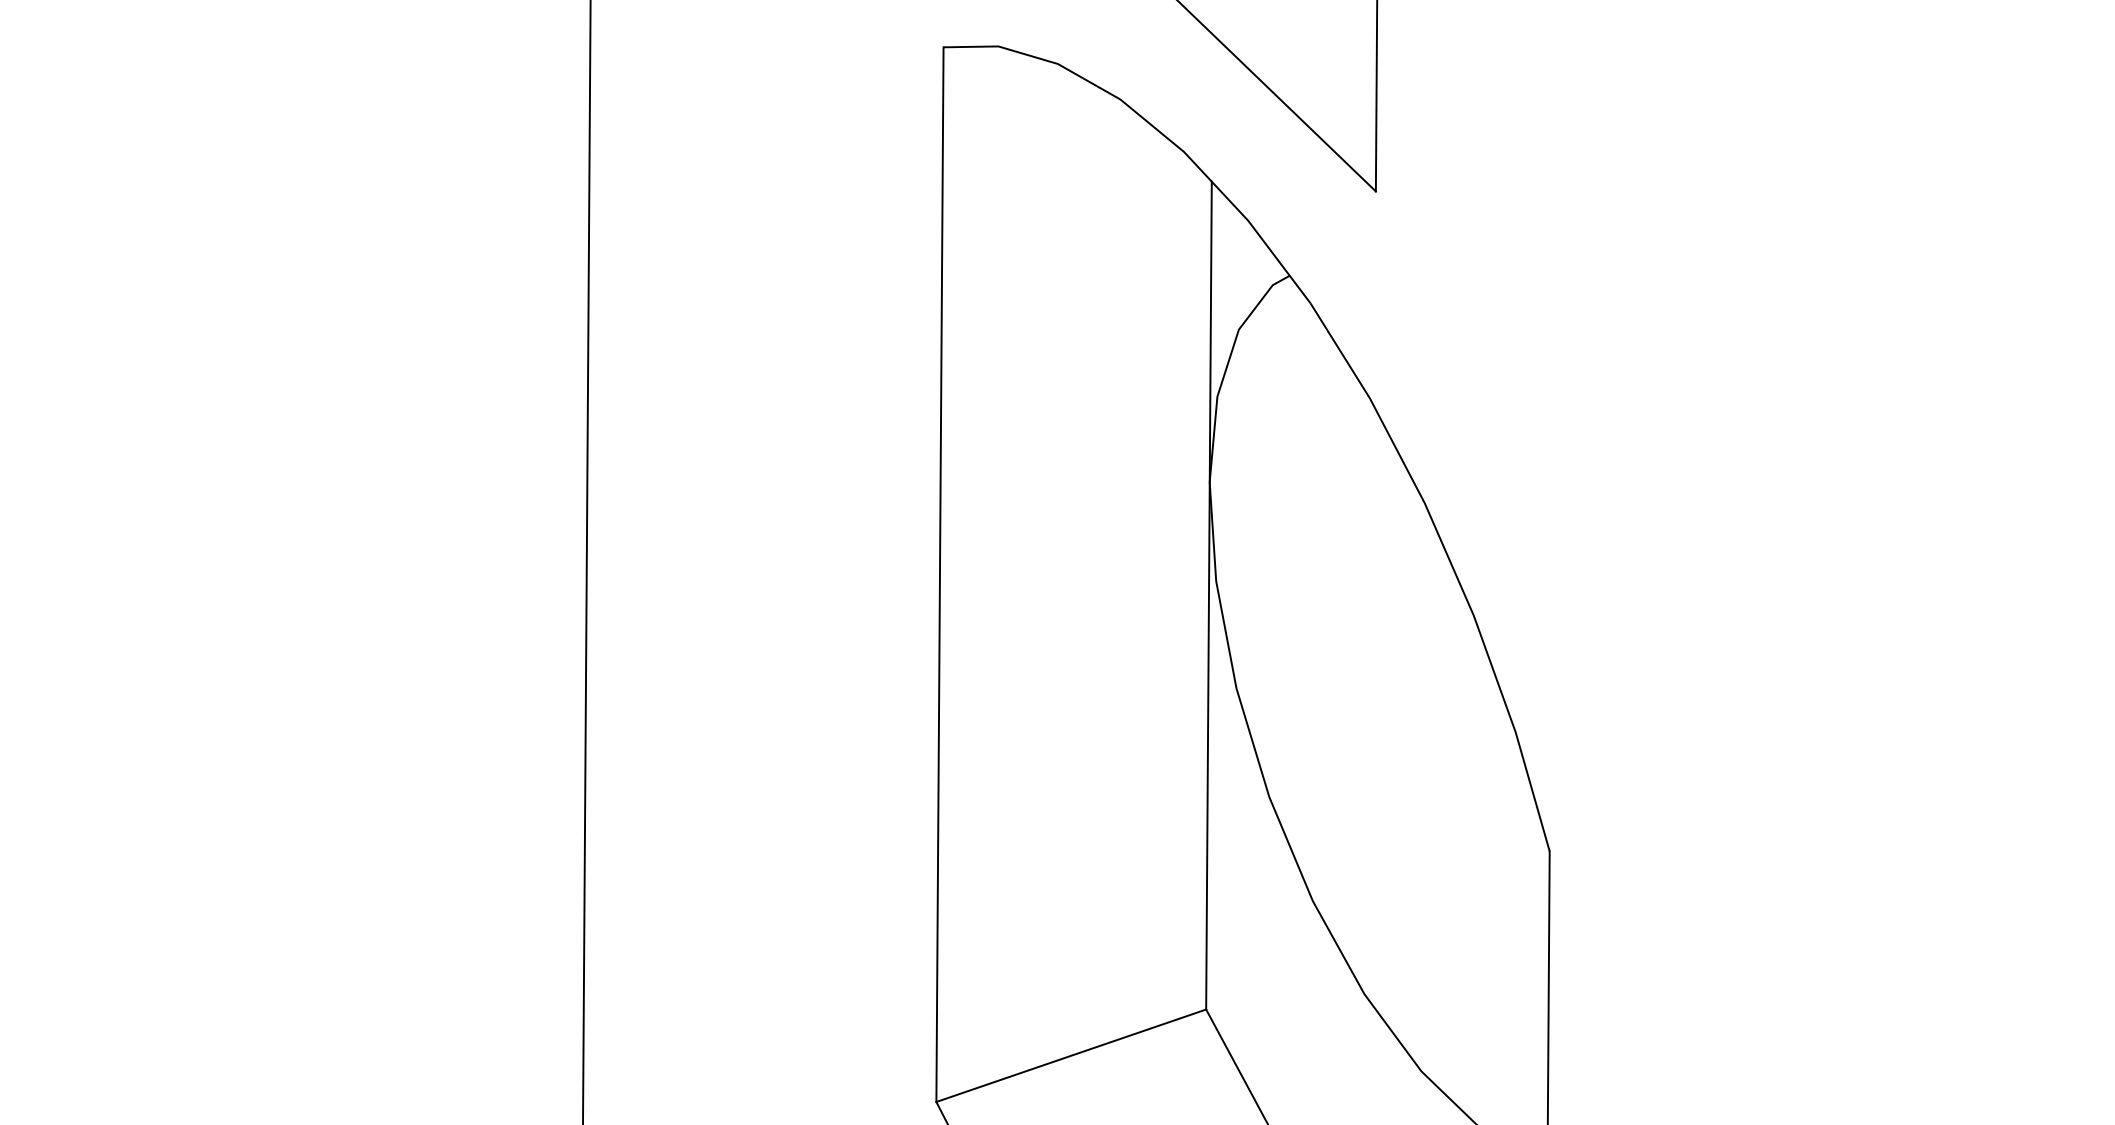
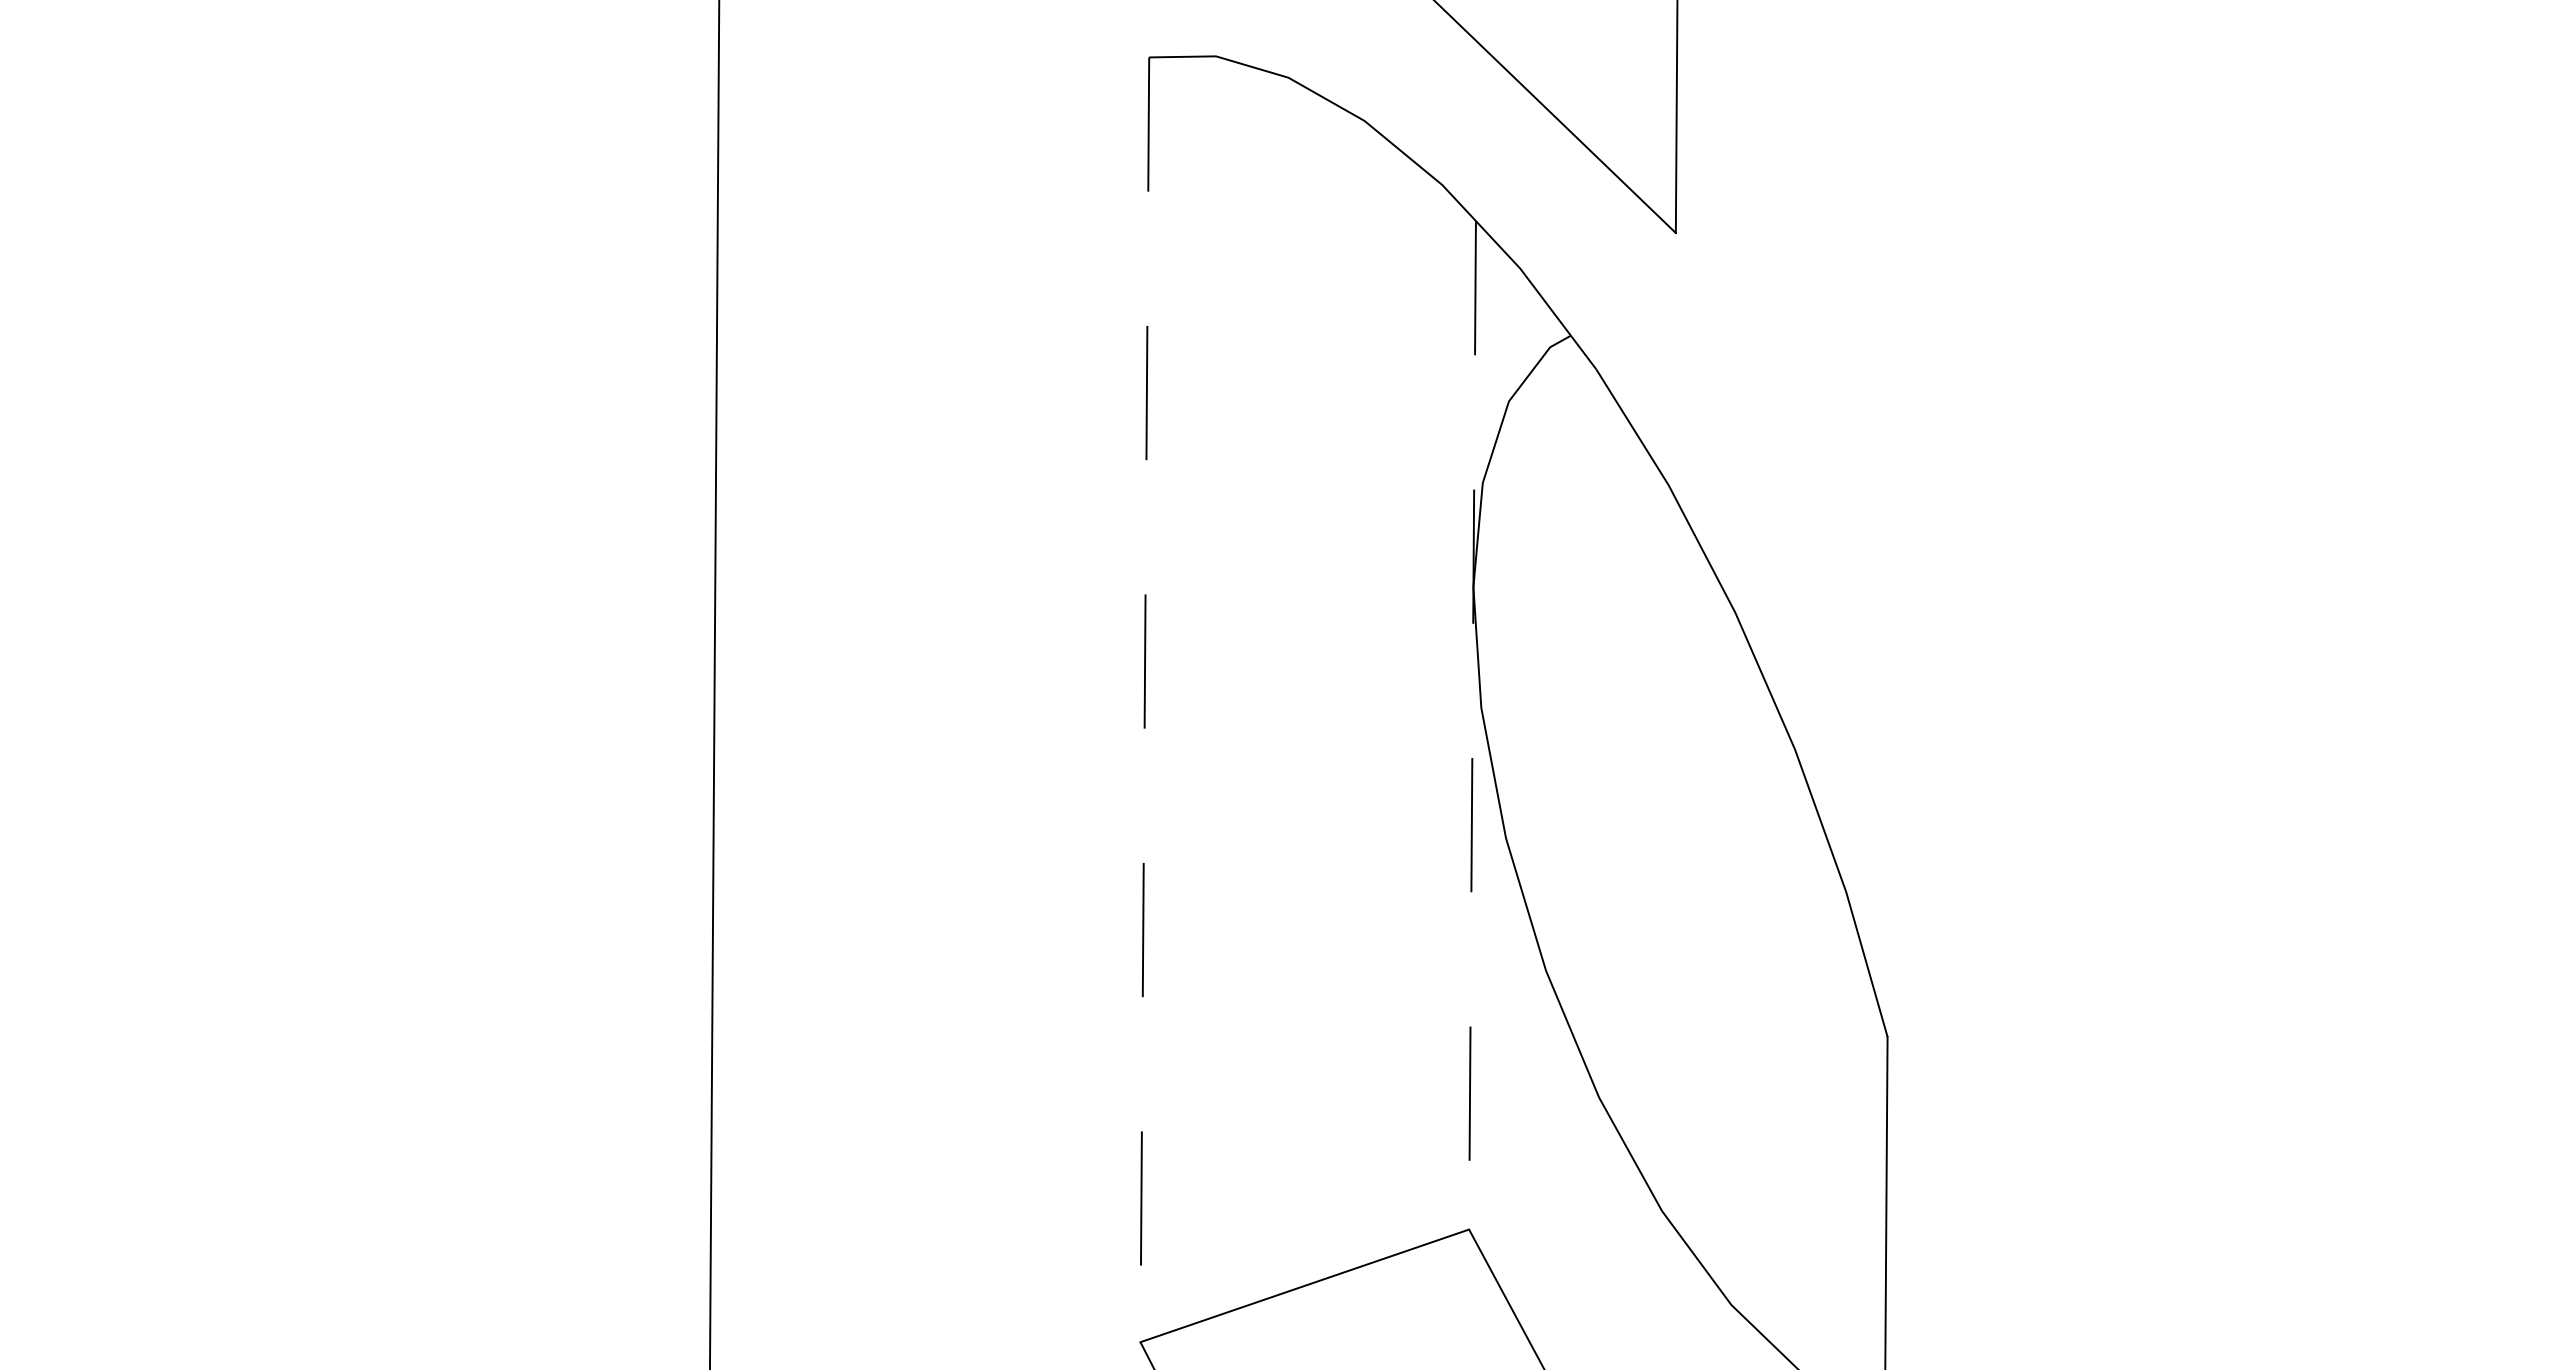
line: (939, 575) -> (1144, 700), solid -> dashed
line: (1208, 595) -> (1472, 725), solid -> dashed

